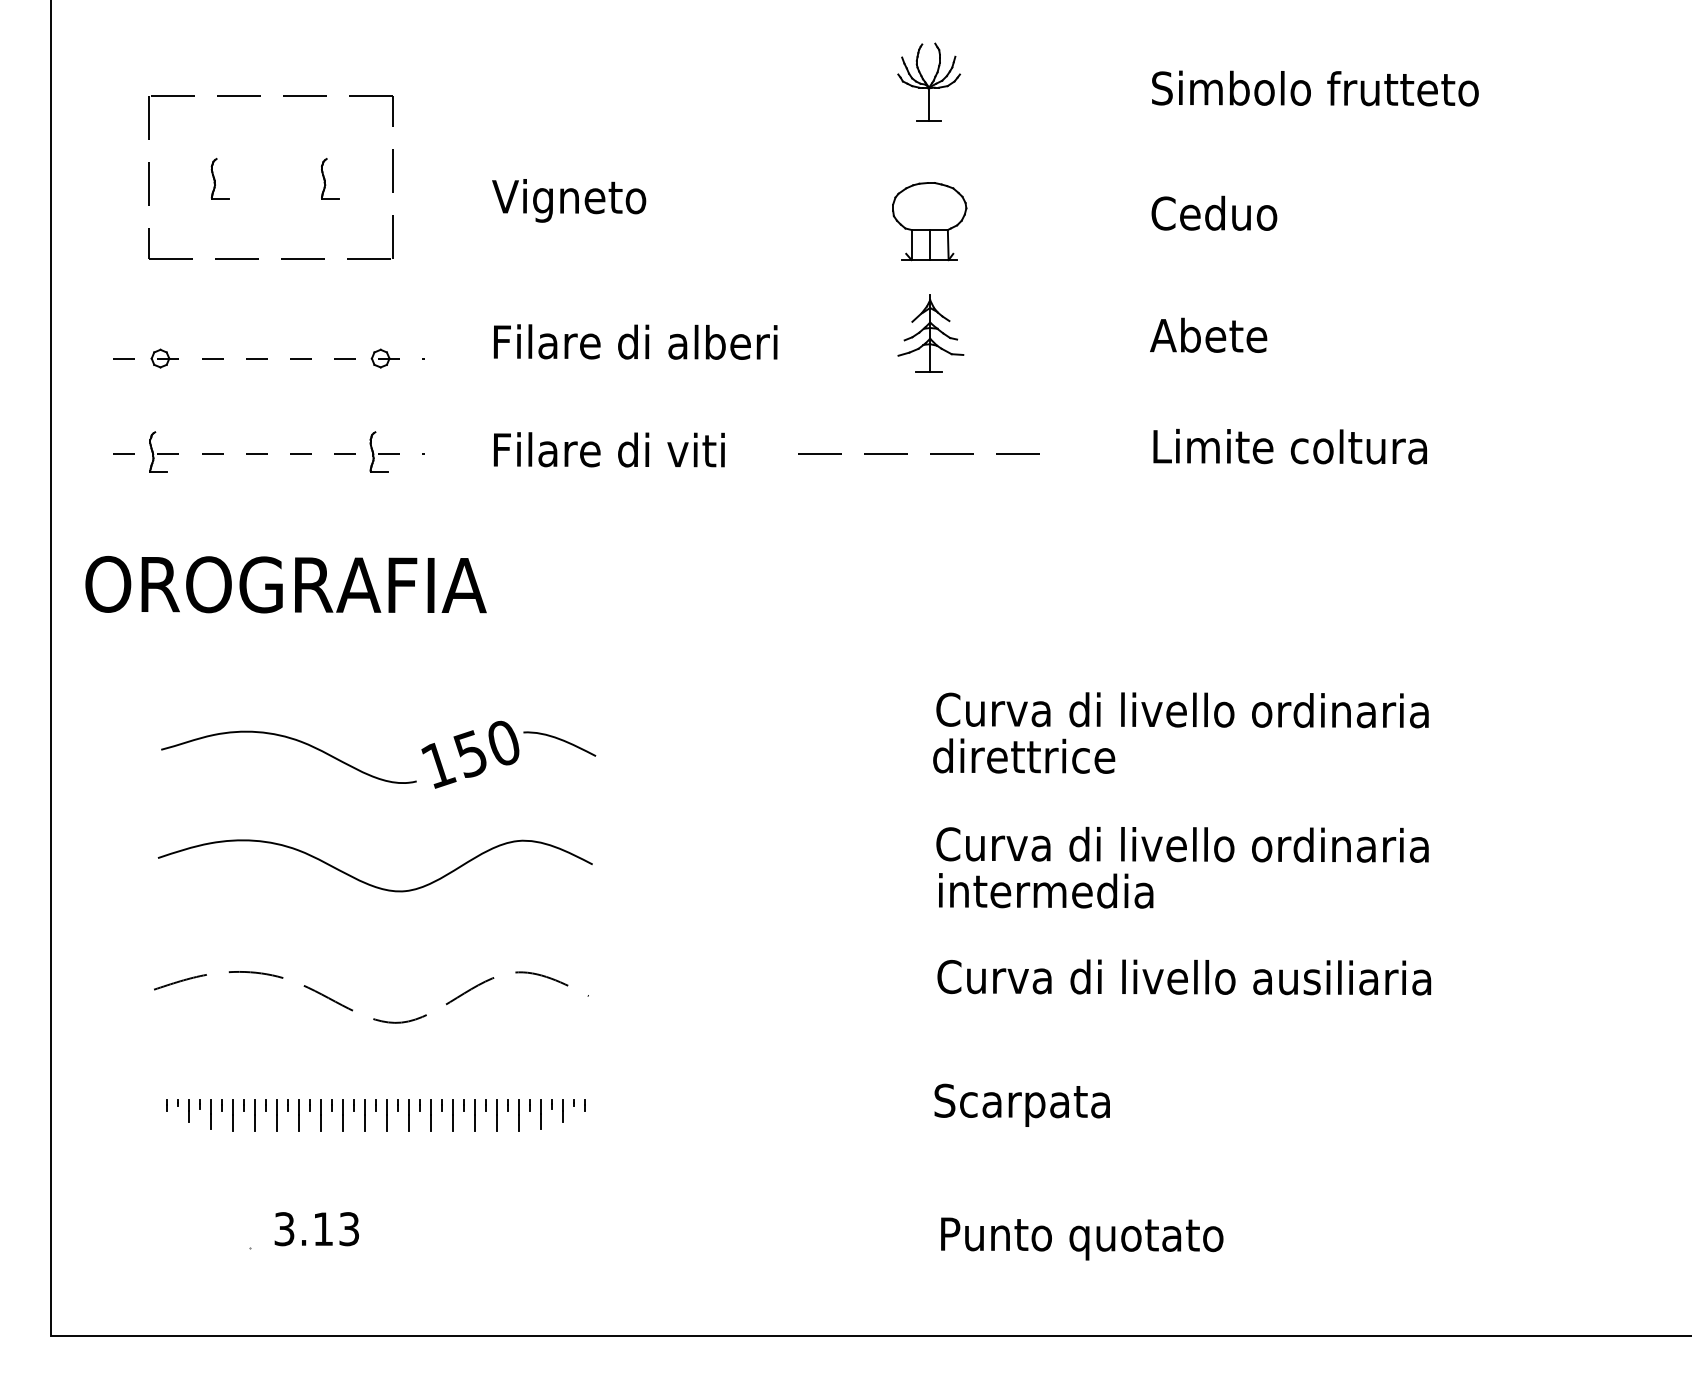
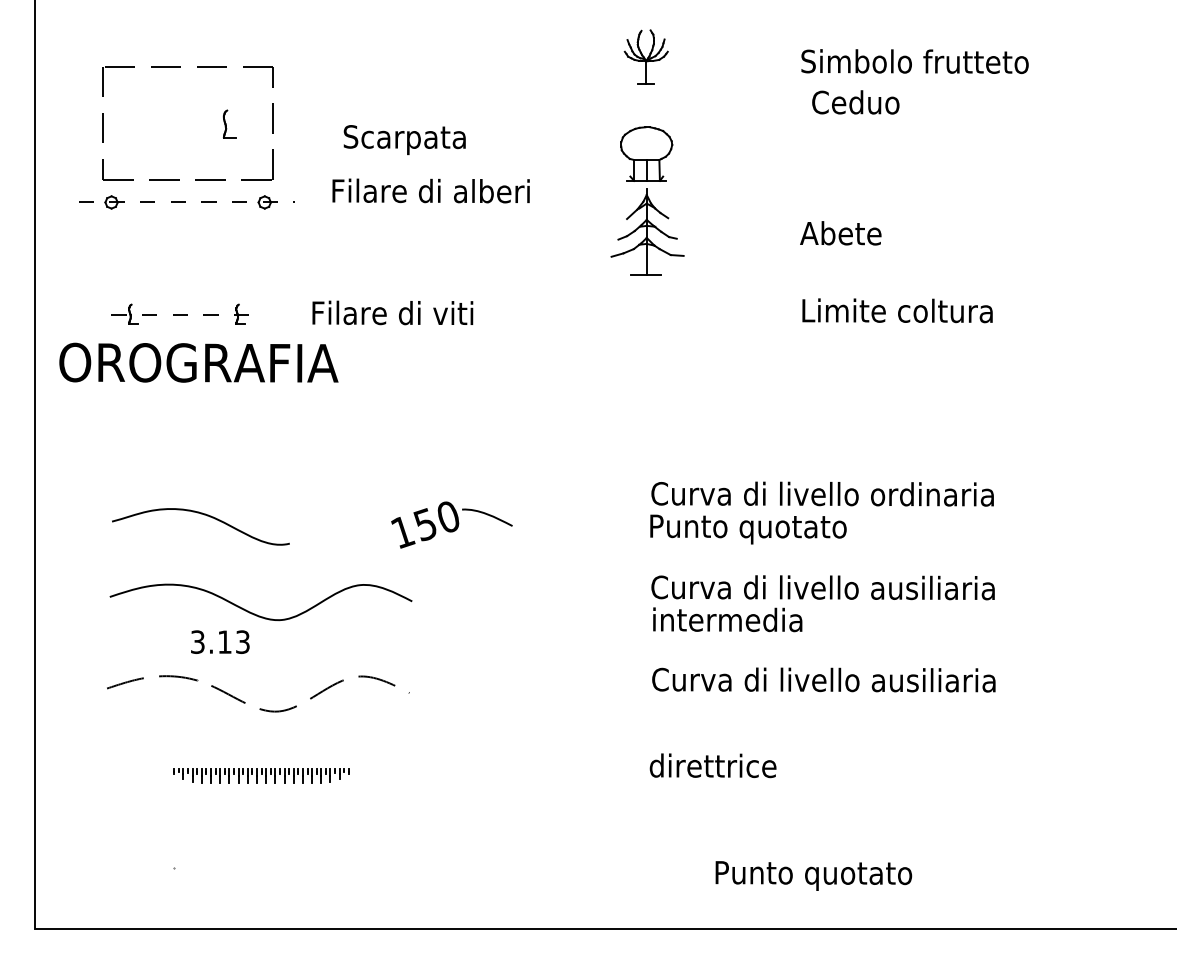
part: (219, 177) -> (152, 123), removed
text: (580, 200) -> (403, 139), Vigneto -> Scarpata
text: (1213, 213) -> (855, 102), moved
part: (930, 332) -> (647, 231), size x1.6
text: (634, 341) -> (430, 190), moved
part: (268, 358) -> (186, 202), moved
text: (608, 449) -> (392, 312), moved
part: (268, 450) -> (186, 313), size x0.7
line: (907, 453) -> (631, 315), removed
text: (285, 584) -> (198, 362), moved
part: (508, 753) -> (451, 524), moved
text: (1074, 759) -> (747, 528), direttrice -> Punto quotato
text: (1340, 844) -> (932, 587), Curva di livello ordinaria -> Curva di livello ausiliaria
text: (1024, 1104) -> (712, 768), Scarpata -> direttrice
part: (376, 1114) -> (261, 775), size x0.6
text: (317, 1228) -> (220, 641), moved
text: (1081, 1238) -> (813, 875), moved

